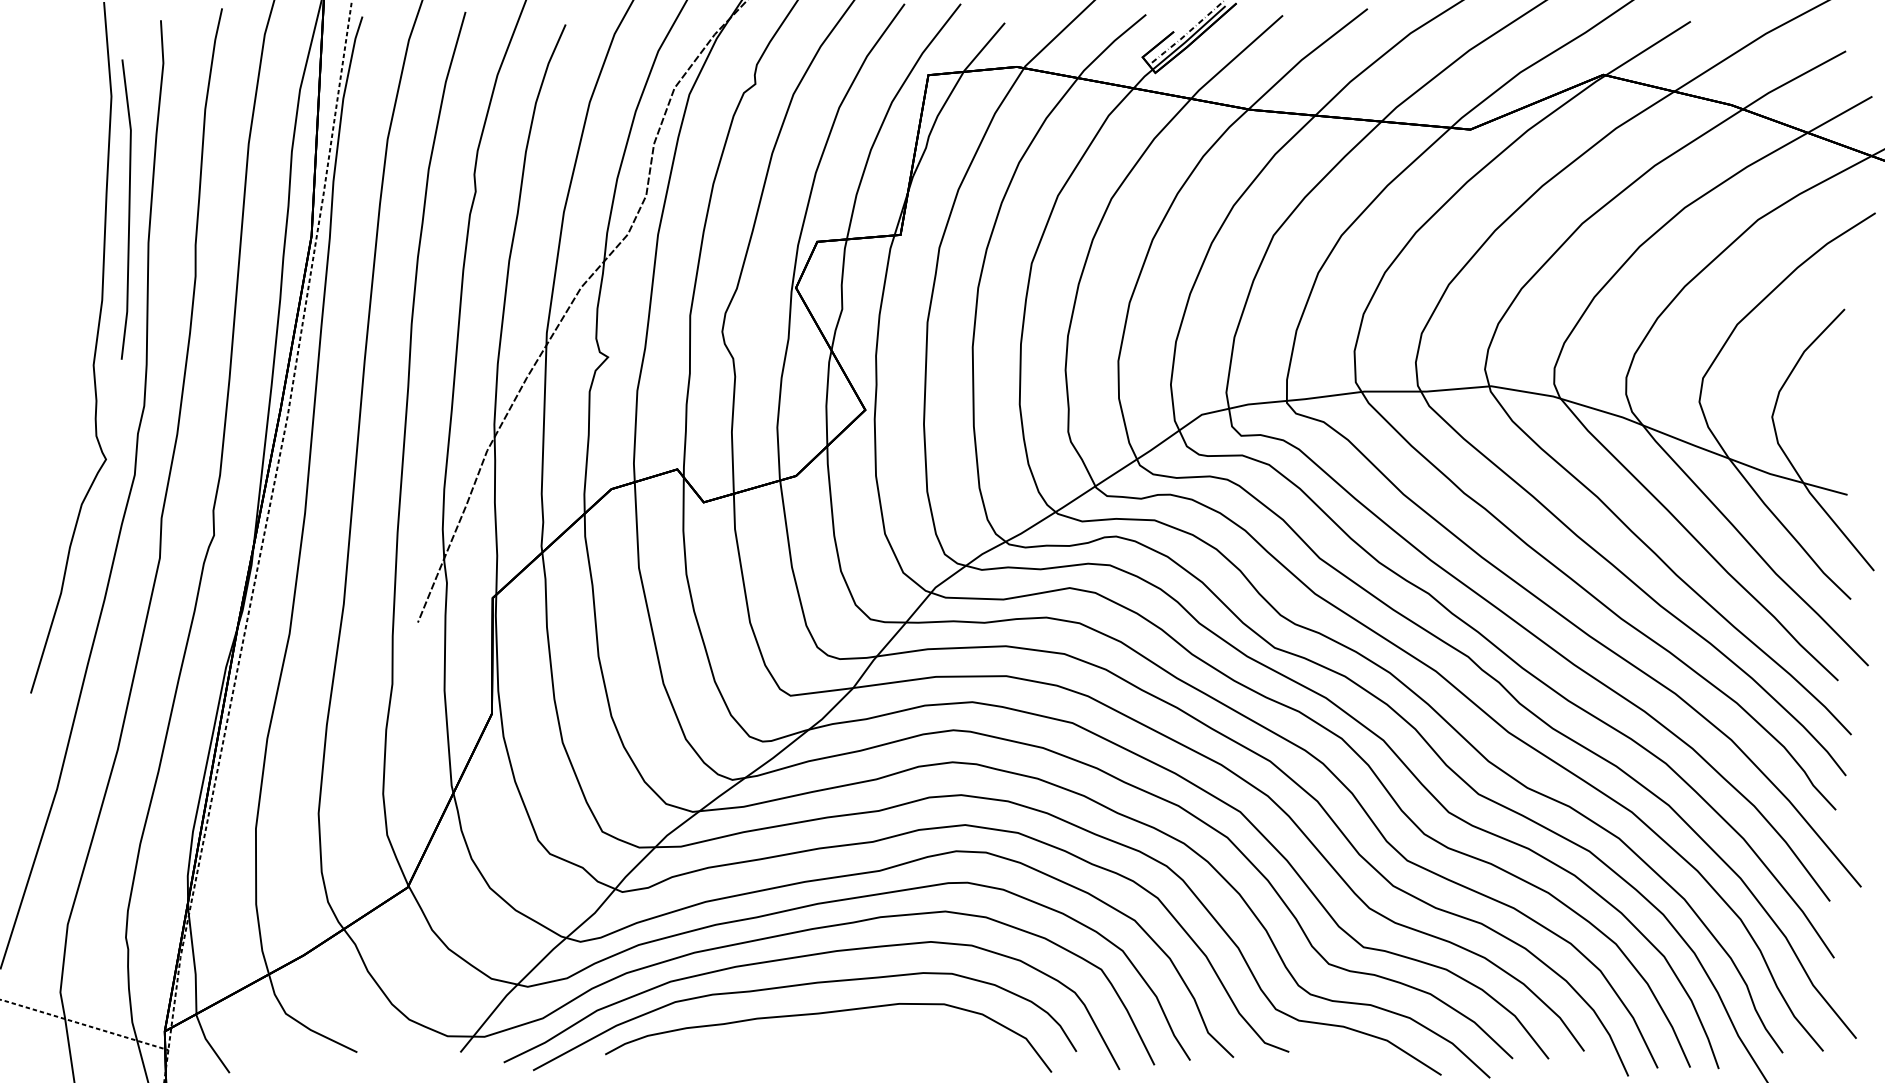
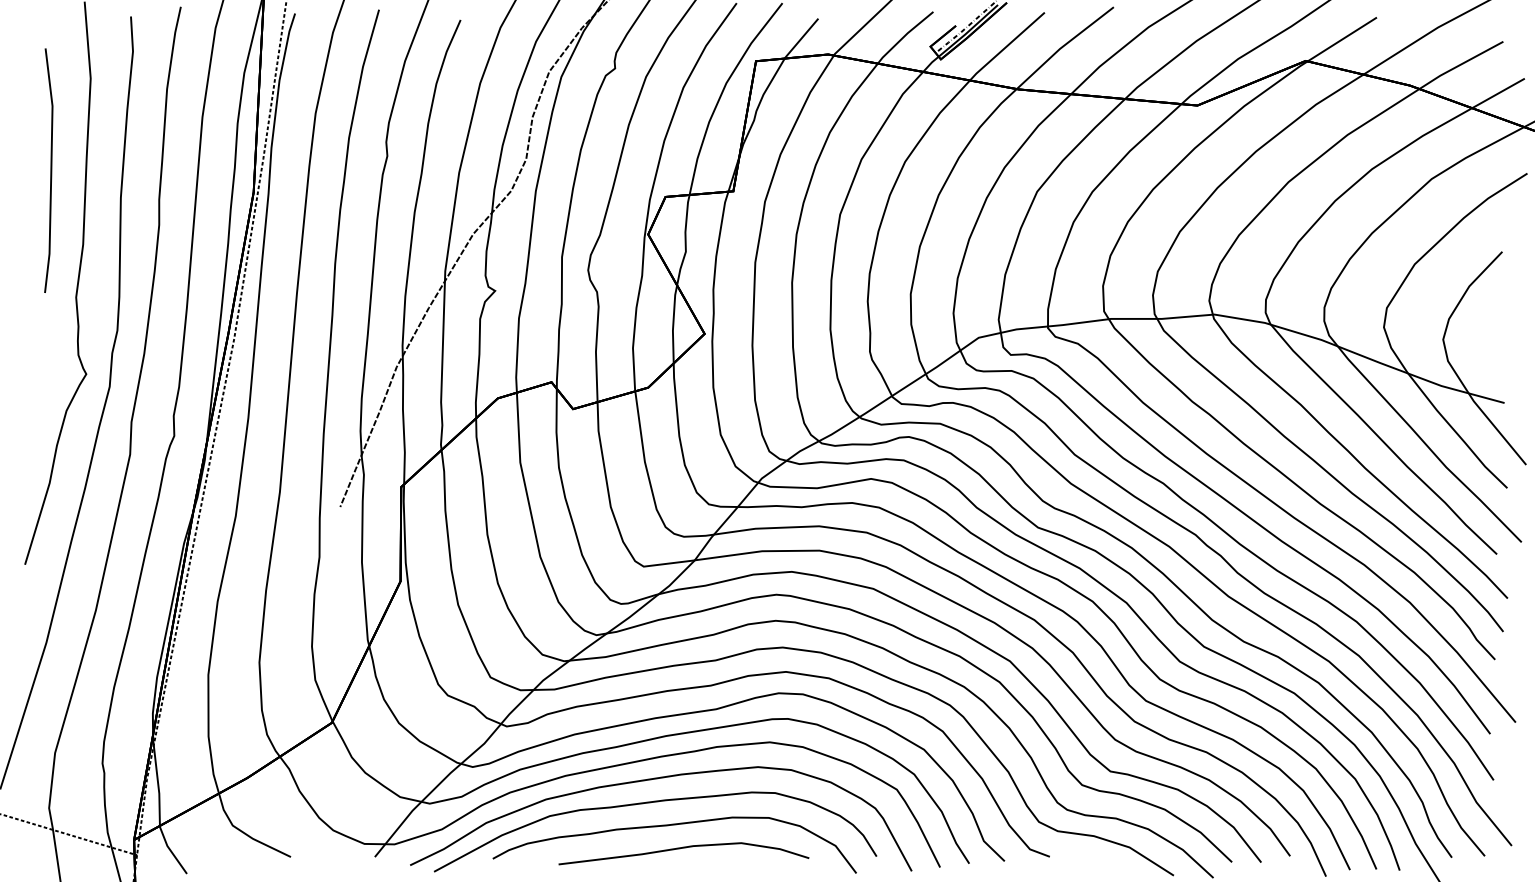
line: (128, 209) -> (50, 170), moved
curve: (839, 1041) -> (683, 848), added

